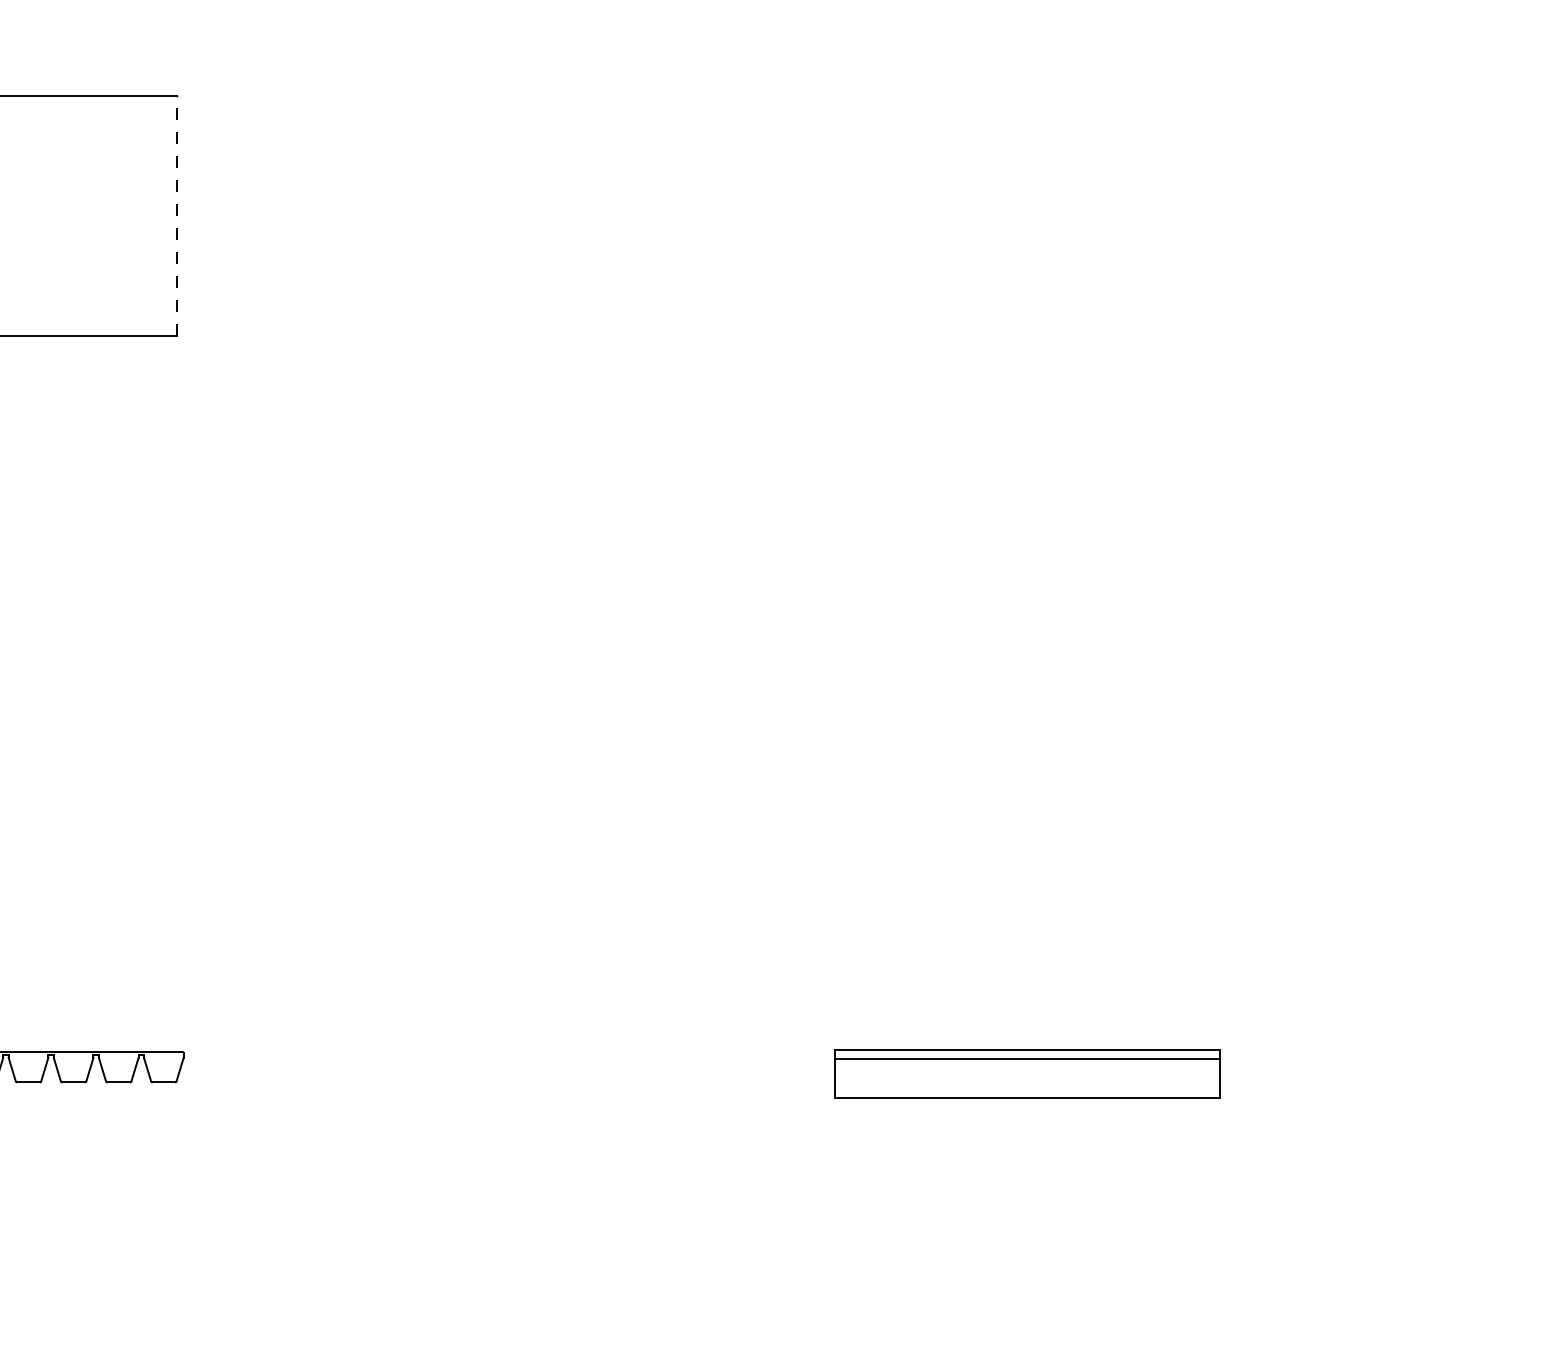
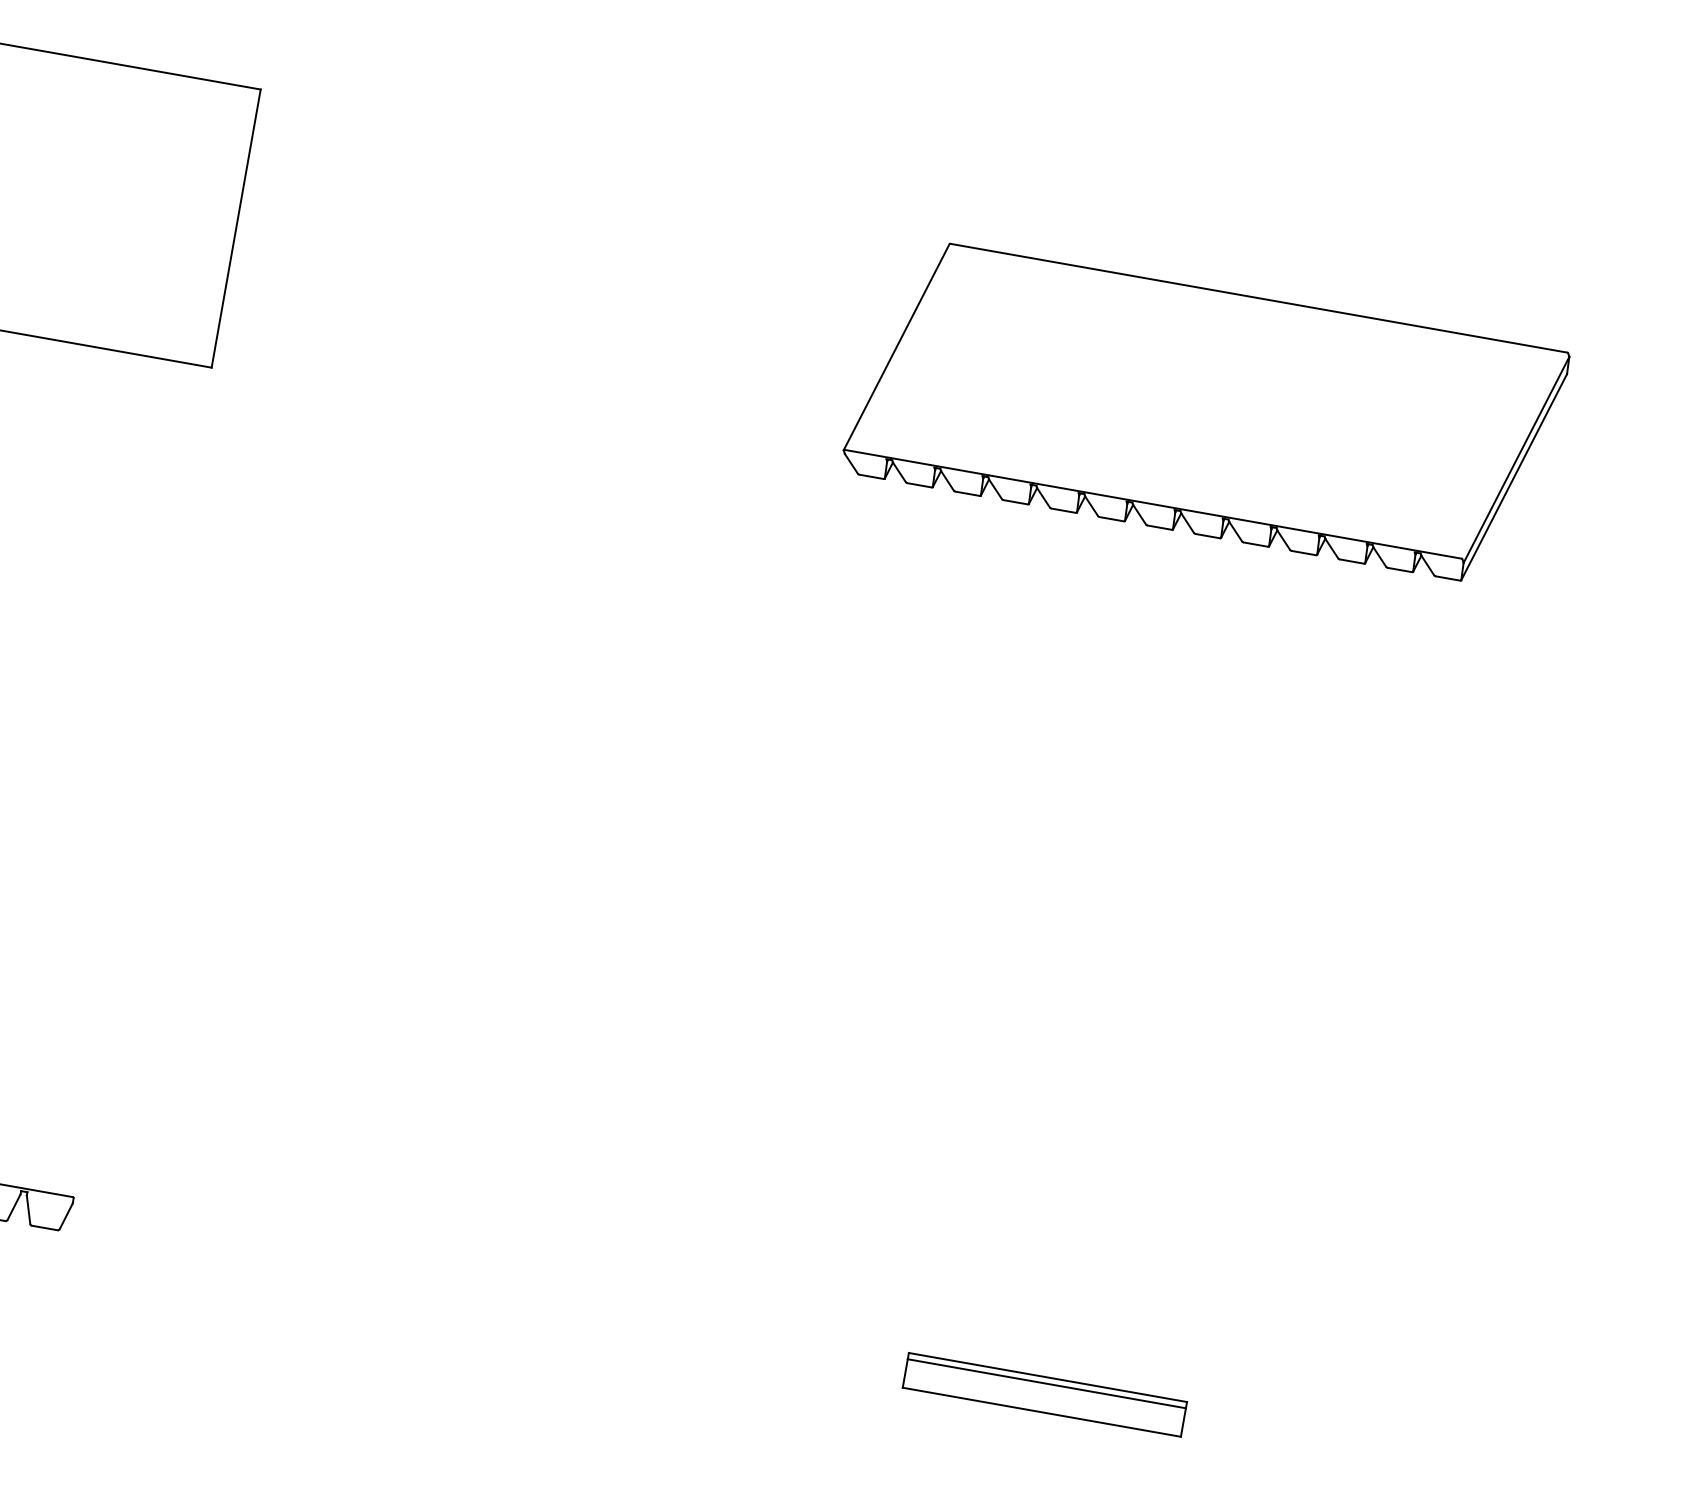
line: (176, 215) -> (236, 228), dashed -> solid
part: (1016, 226) -> (1205, 412), added
part: (1027, 1074) -> (1044, 1394), size x0.62

